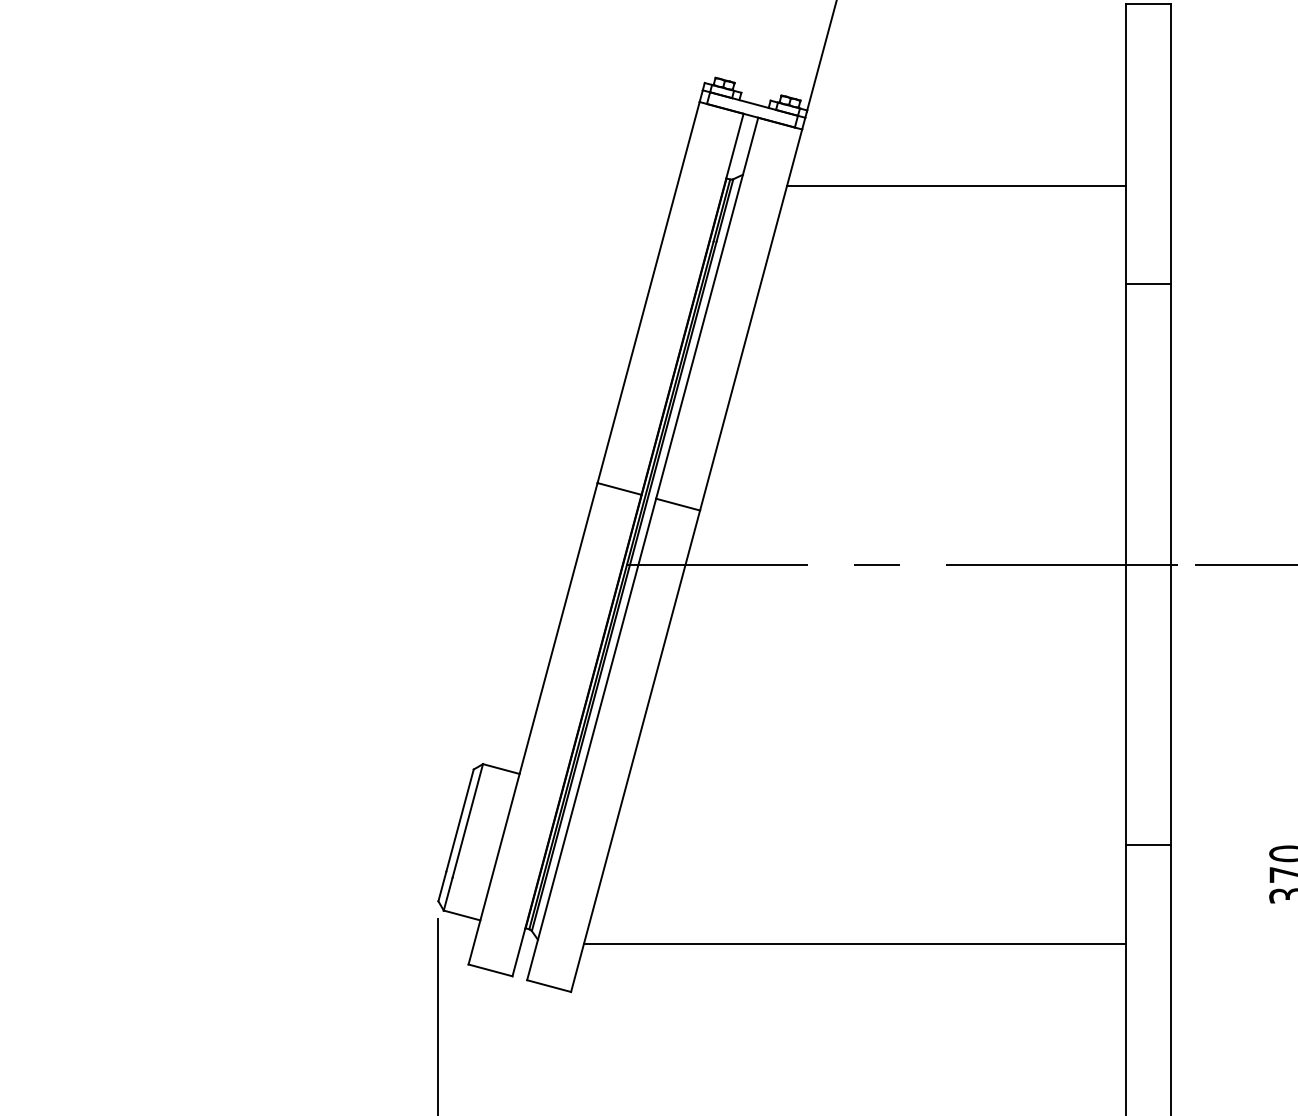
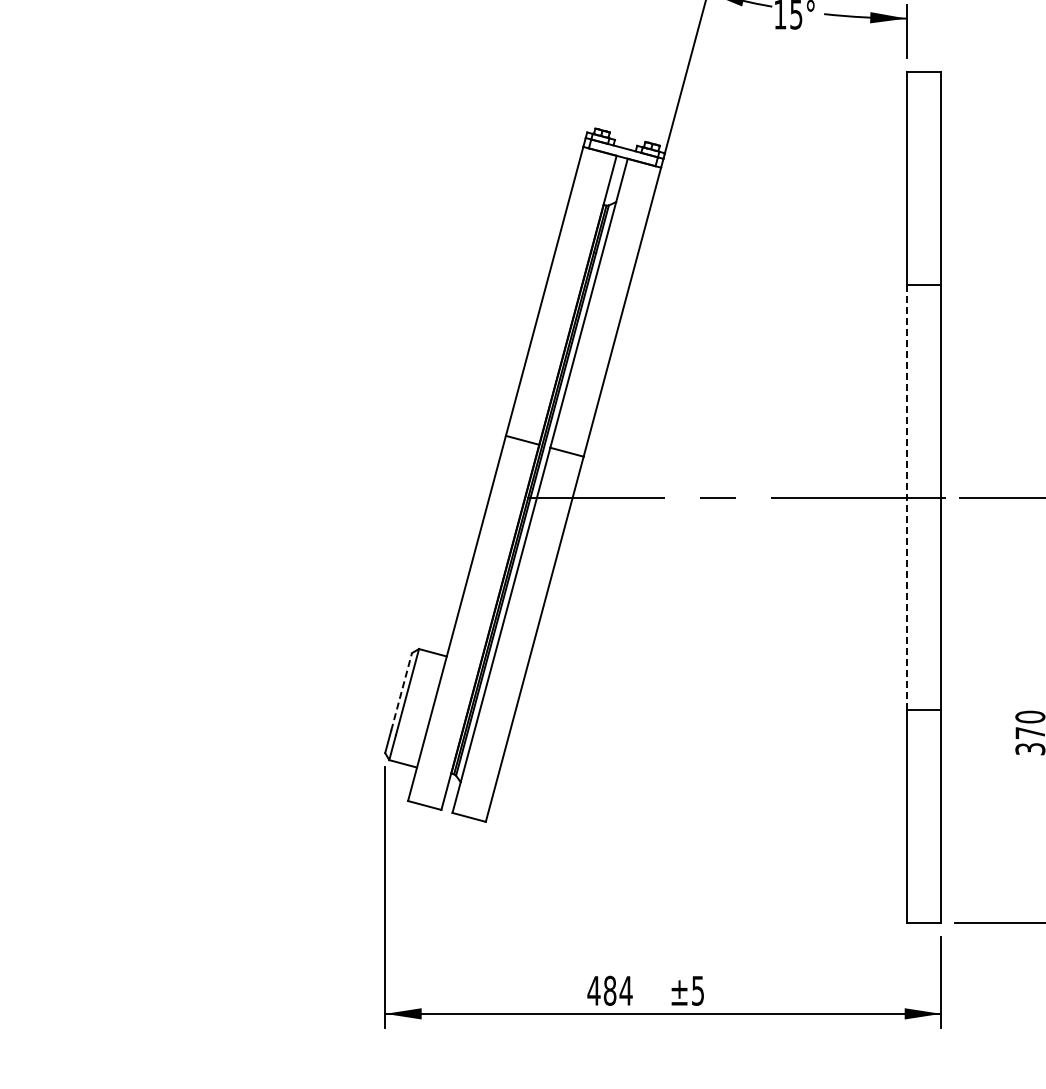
line: (955, 185) -> (777, 210), removed
line: (1125, 564) -> (906, 497), solid -> dashed
line: (459, 820) -> (401, 691), solid -> dashed
line: (854, 944) -> (700, 785), removed

